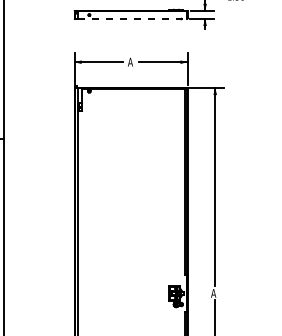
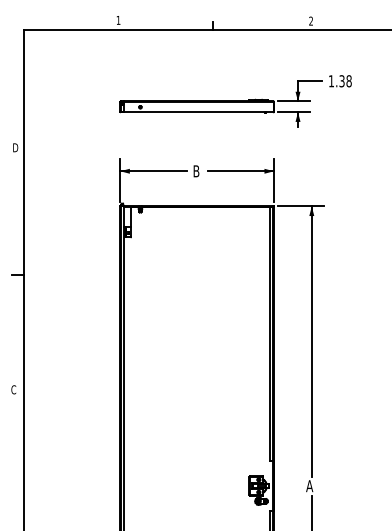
line: (132, 19) -> (199, 112), dashed -> solid
text: (129, 62) -> (195, 171), A -> B

